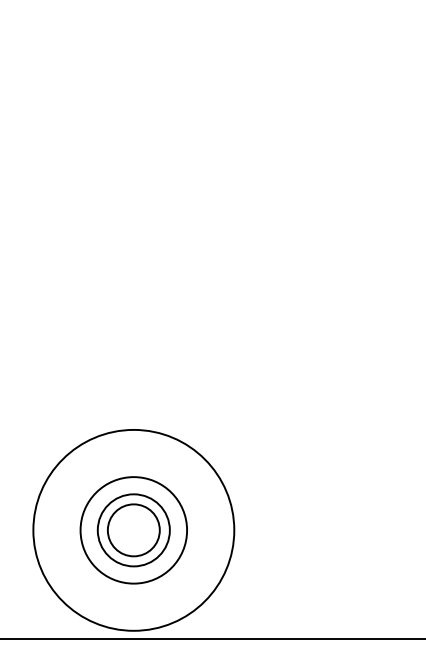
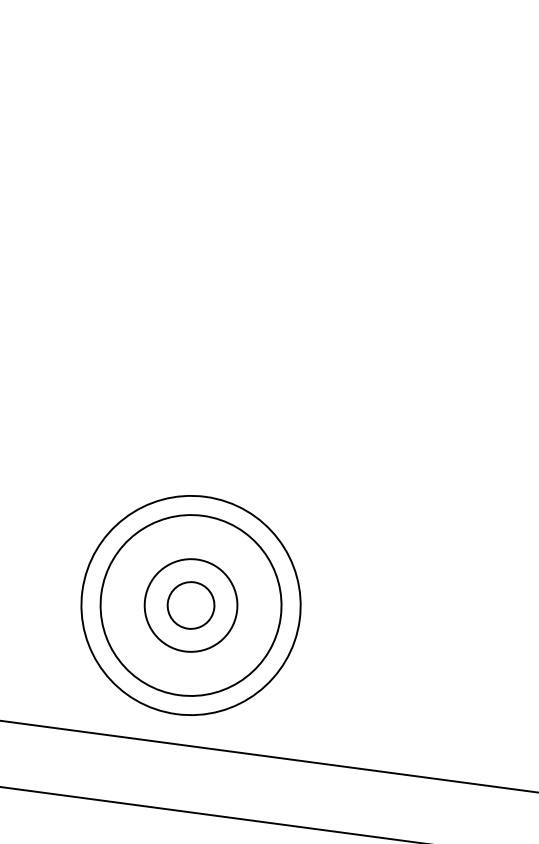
circle: (133, 529) -> (190, 604), size x0.7
circle: (133, 530) -> (190, 605), size x0.7
circle: (133, 530) -> (190, 605), size x1.6

